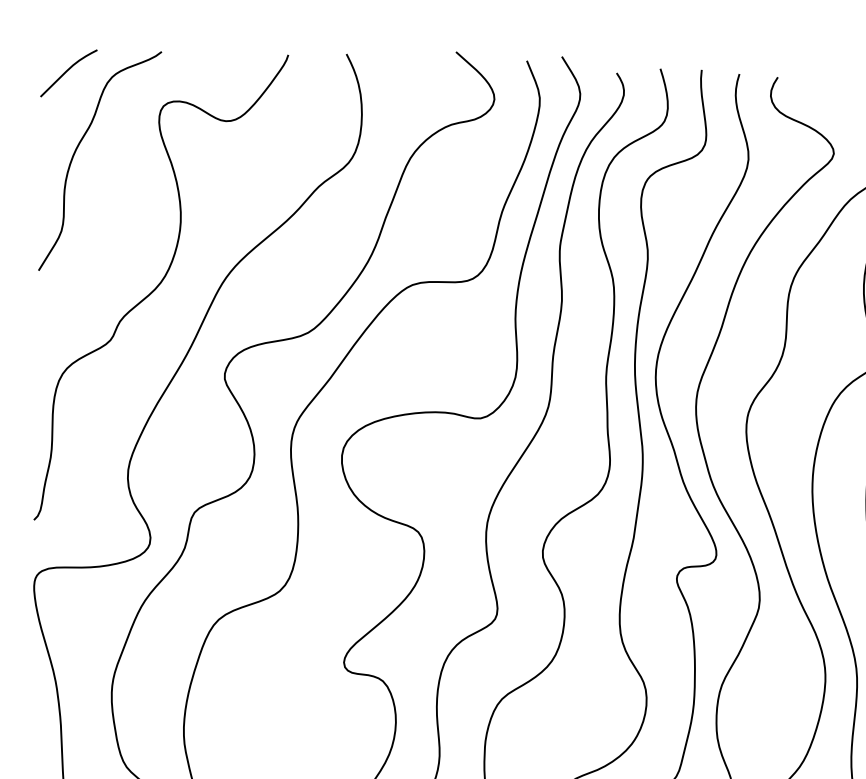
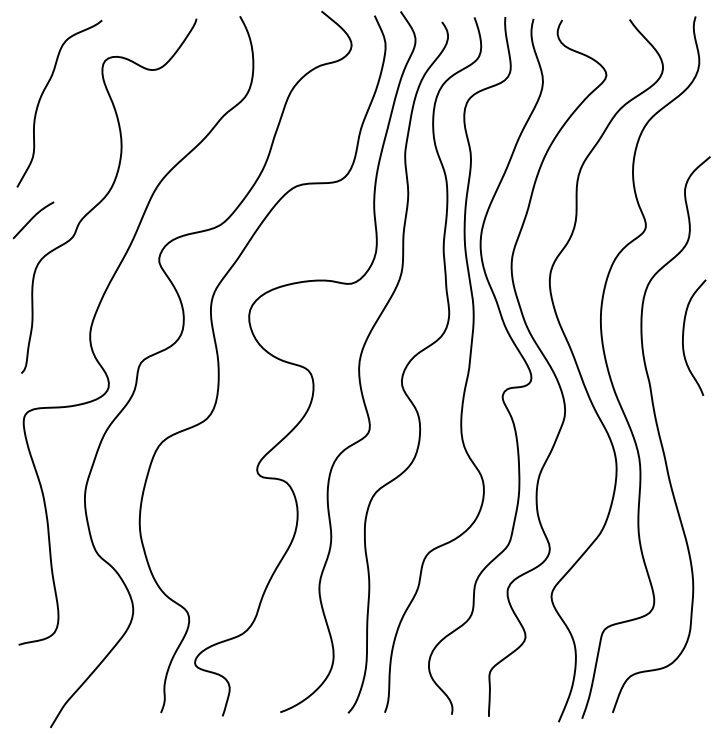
curve: (67, 72) -> (32, 219), moved

